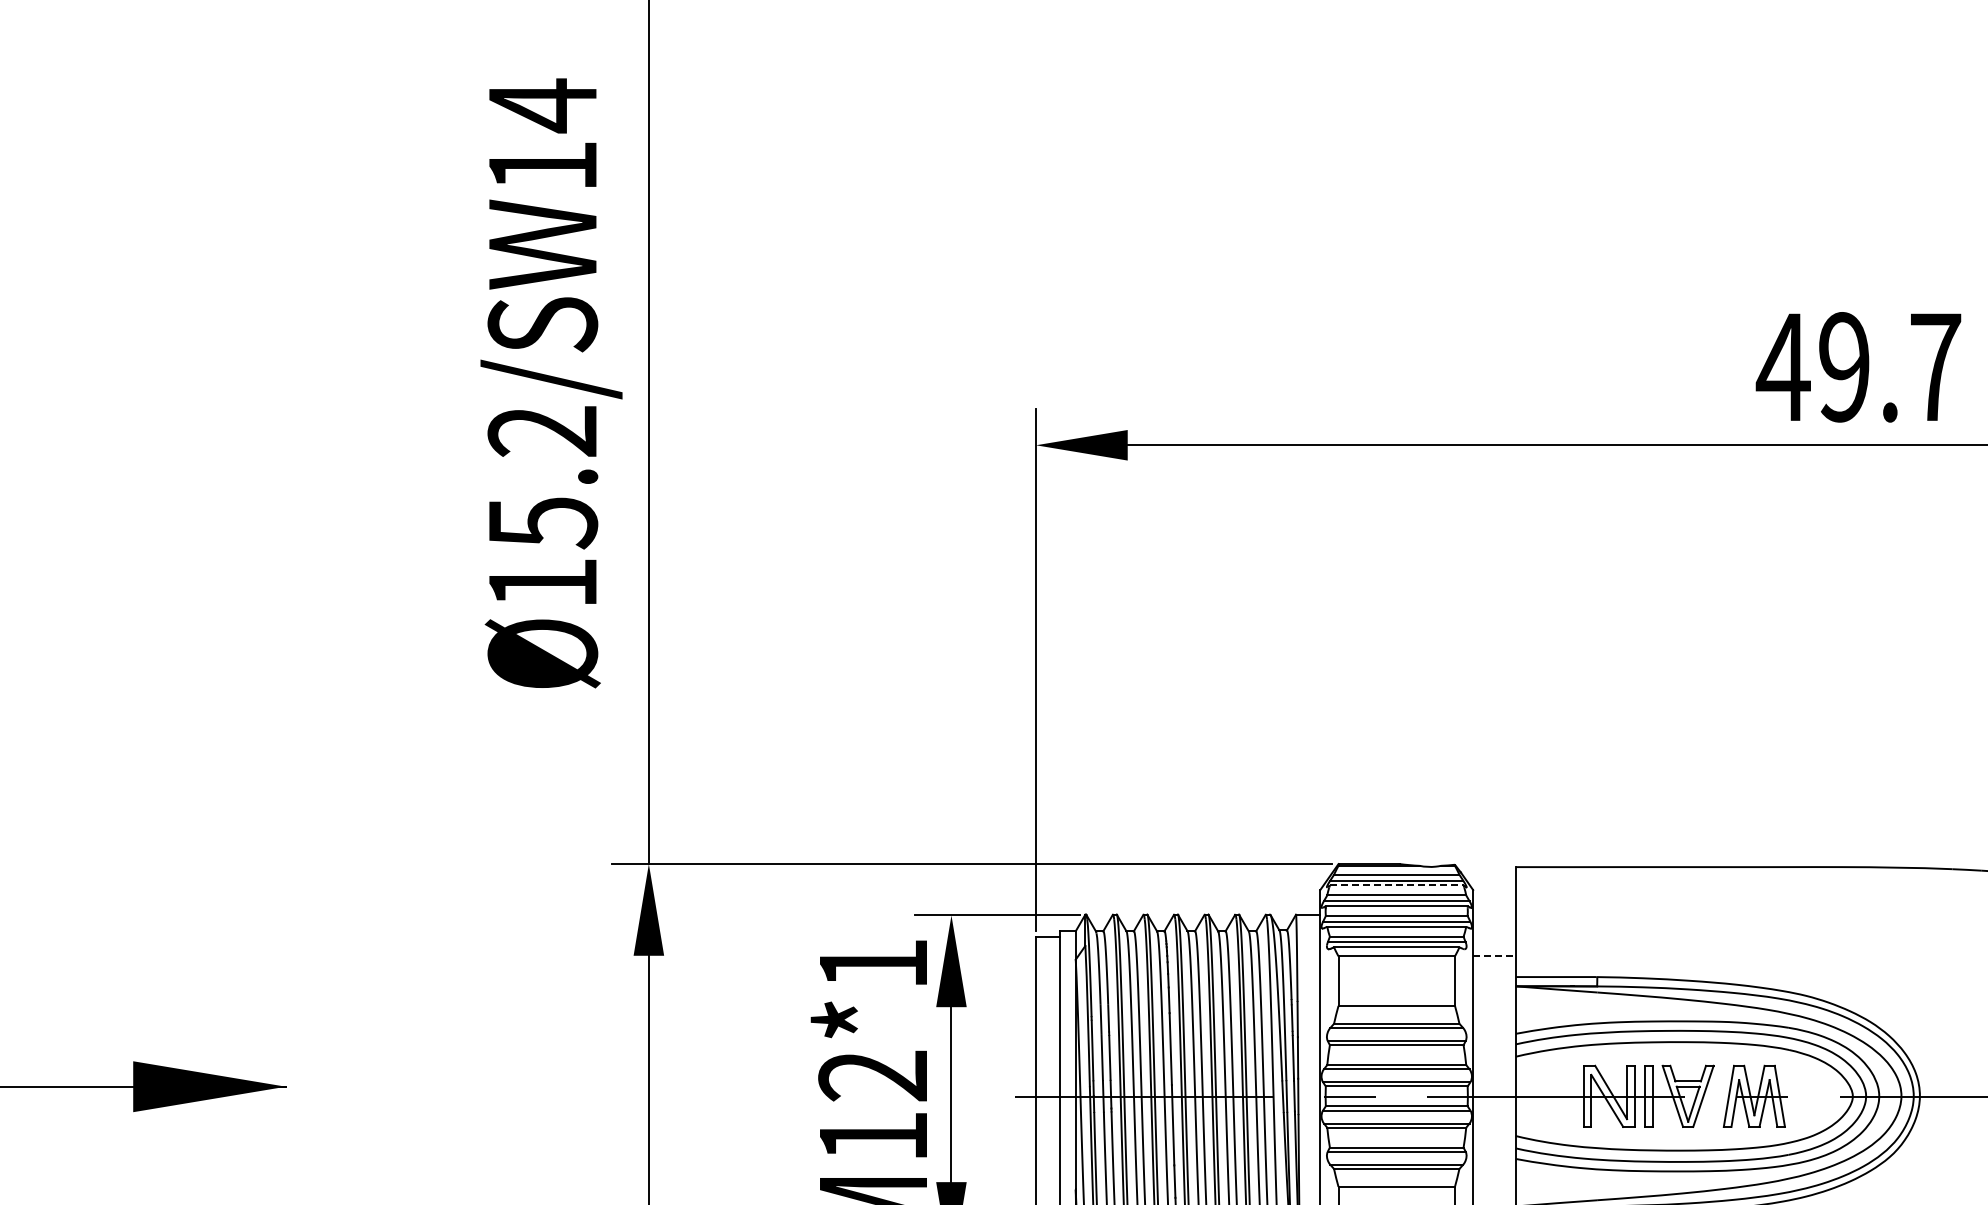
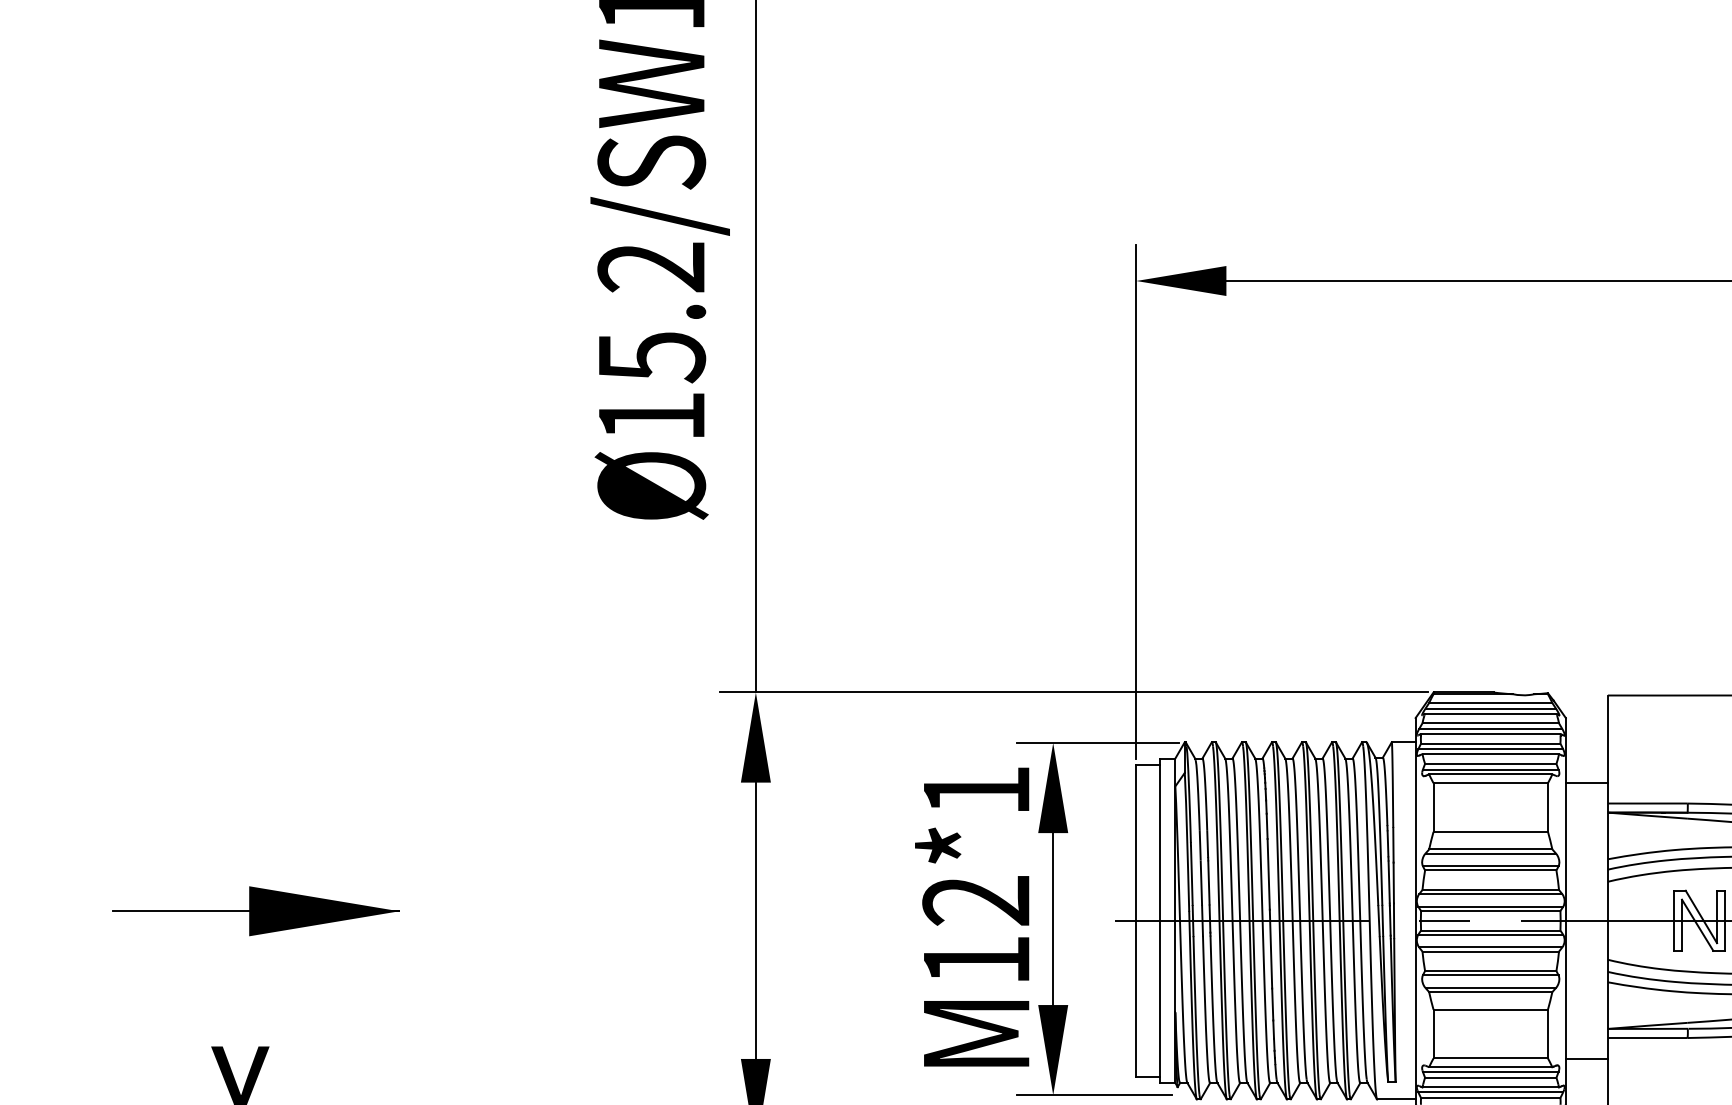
line: (1396, 885) -> (1490, 713), dashed -> solid
line: (1495, 955) -> (1587, 782), dashed -> solid

